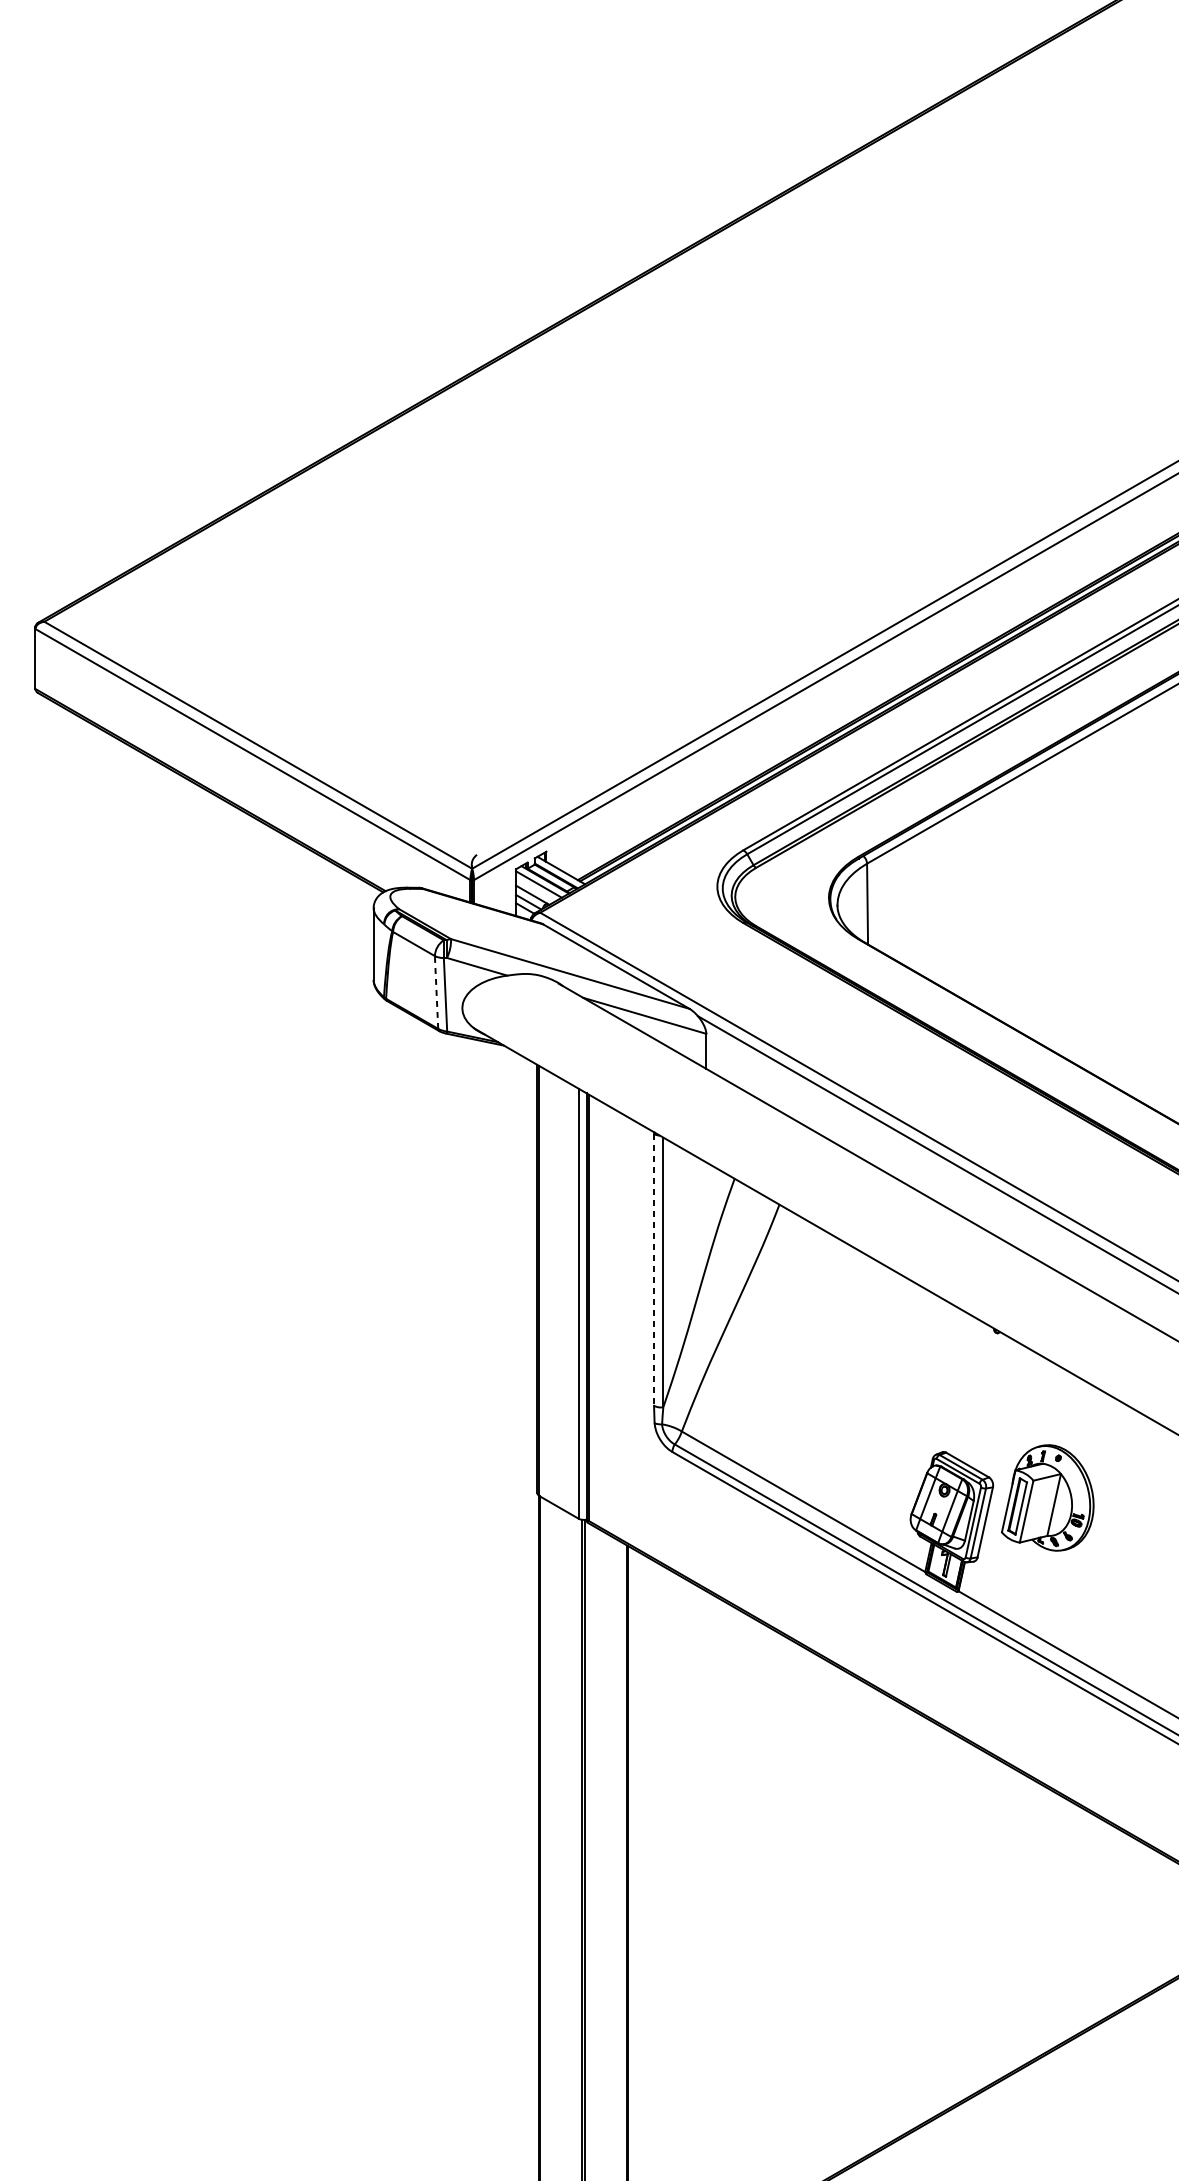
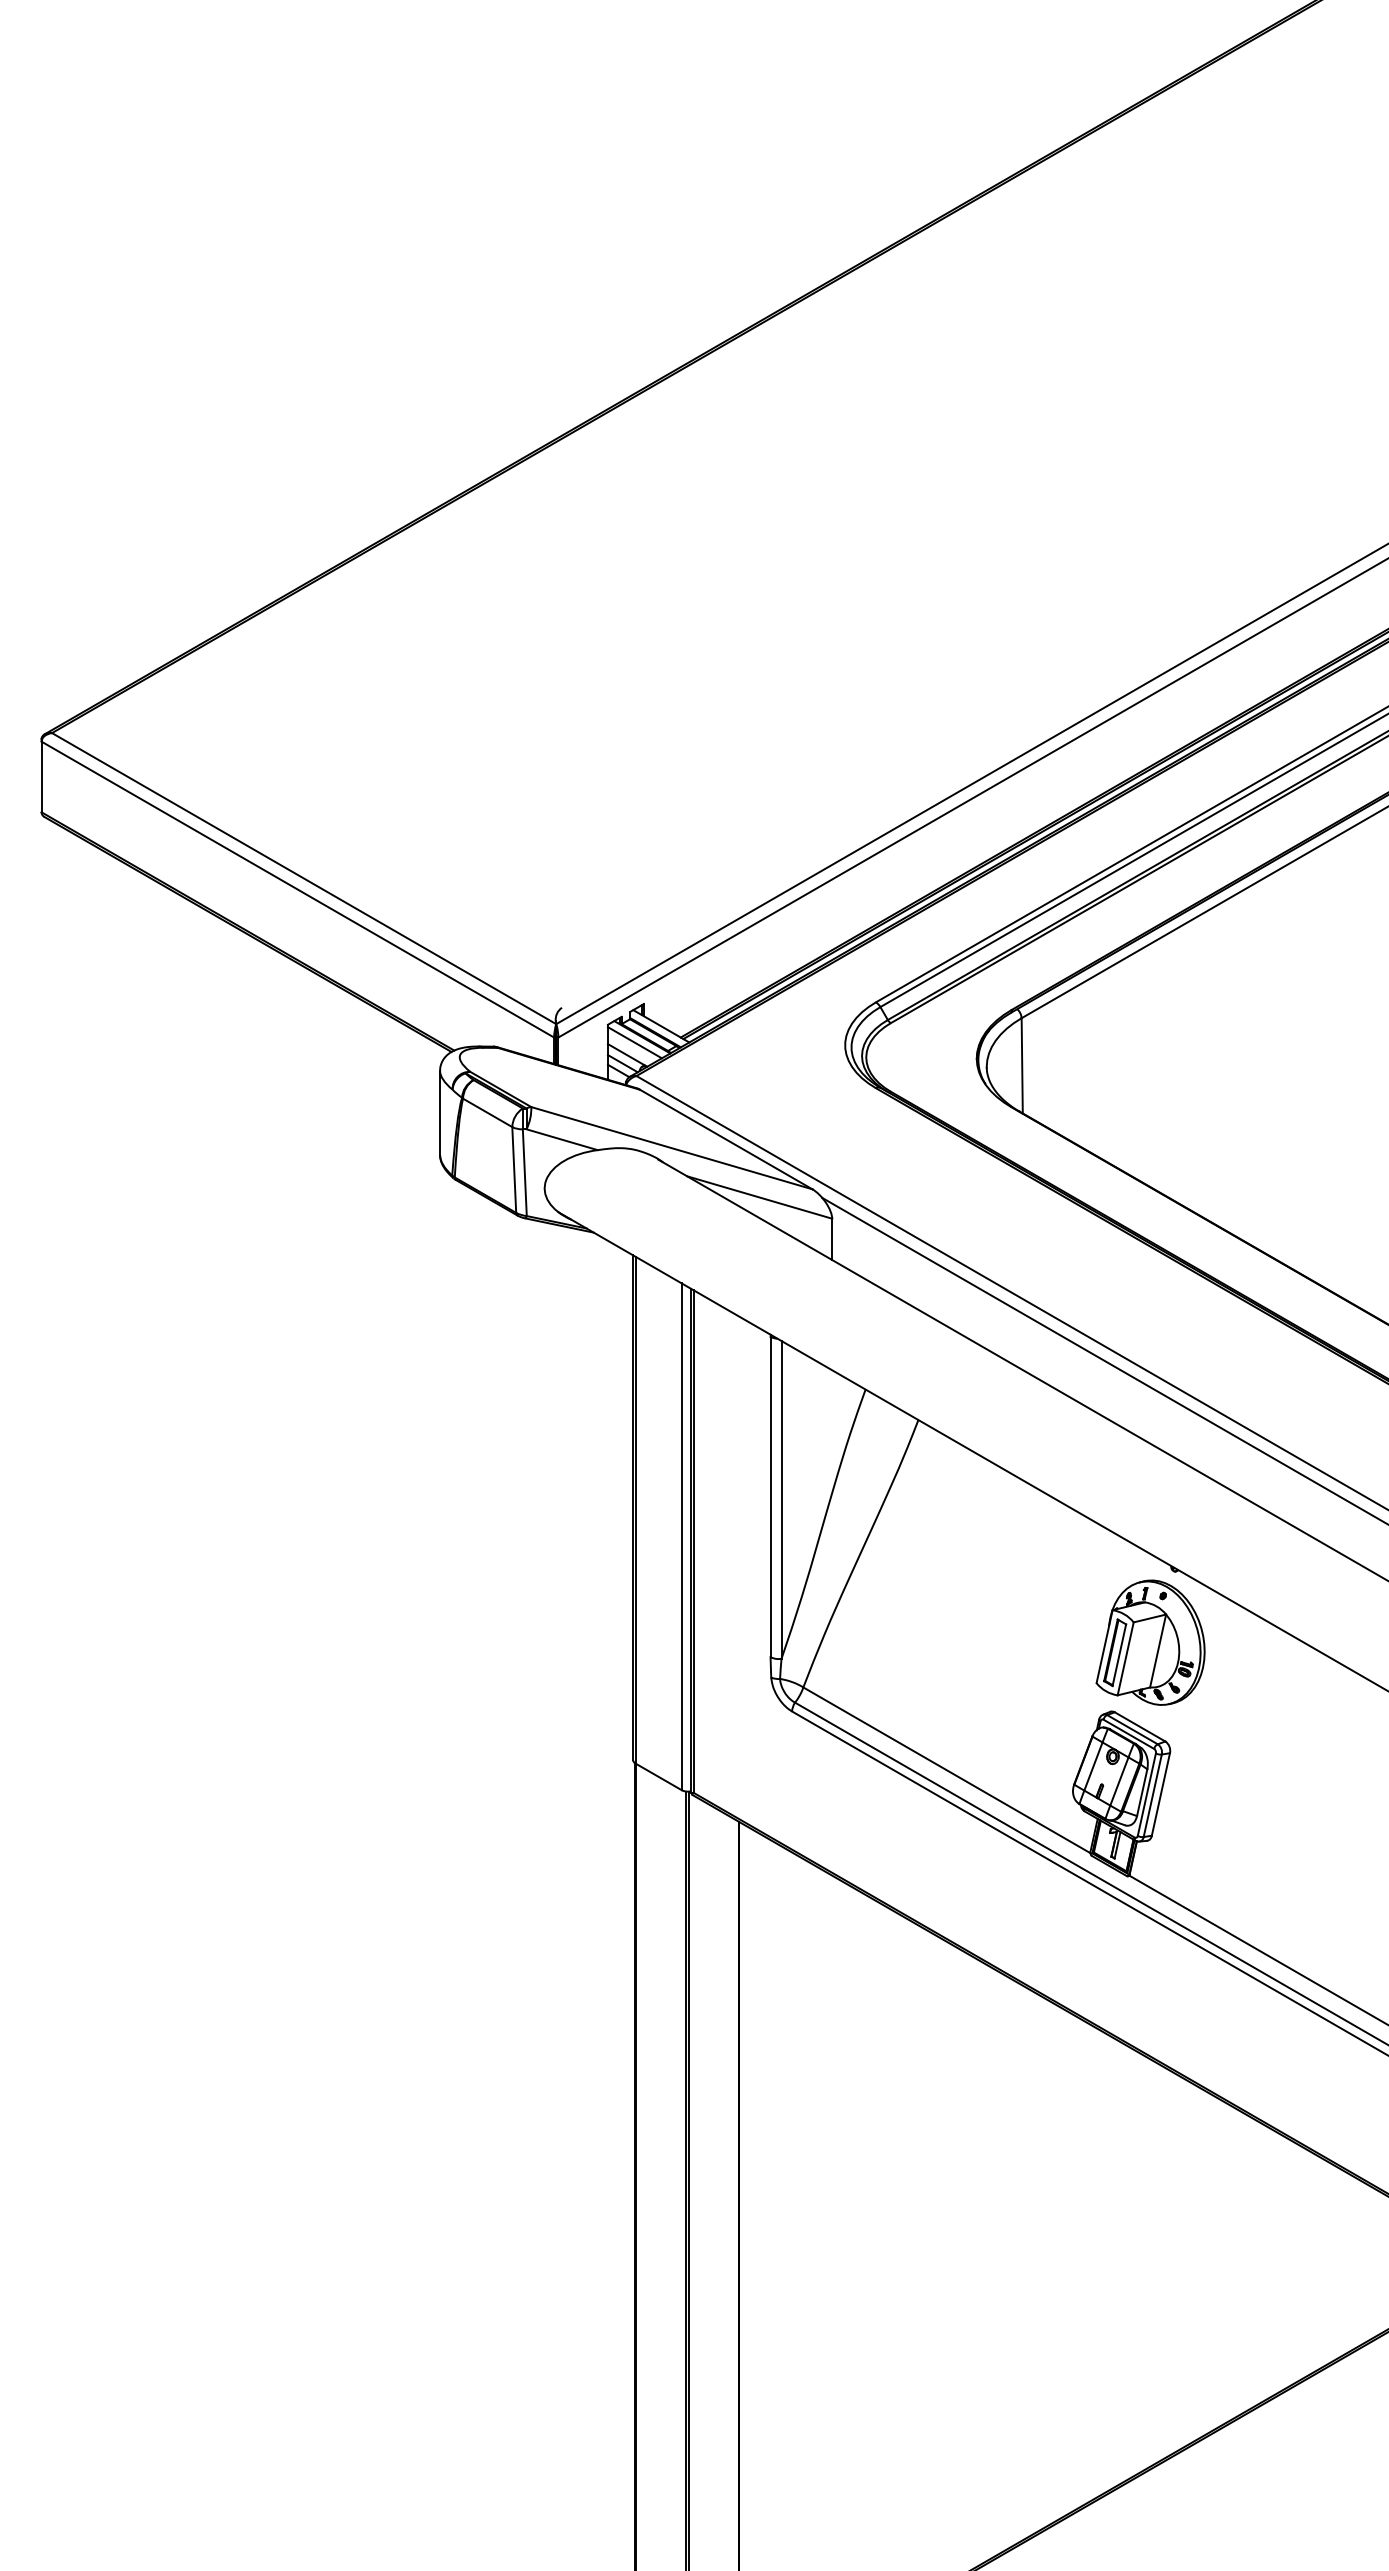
line: (436, 992) -> (514, 1170), dashed -> solid
line: (653, 1270) -> (770, 1497), dashed -> solid
part: (1047, 1497) -> (1150, 1642), moved

